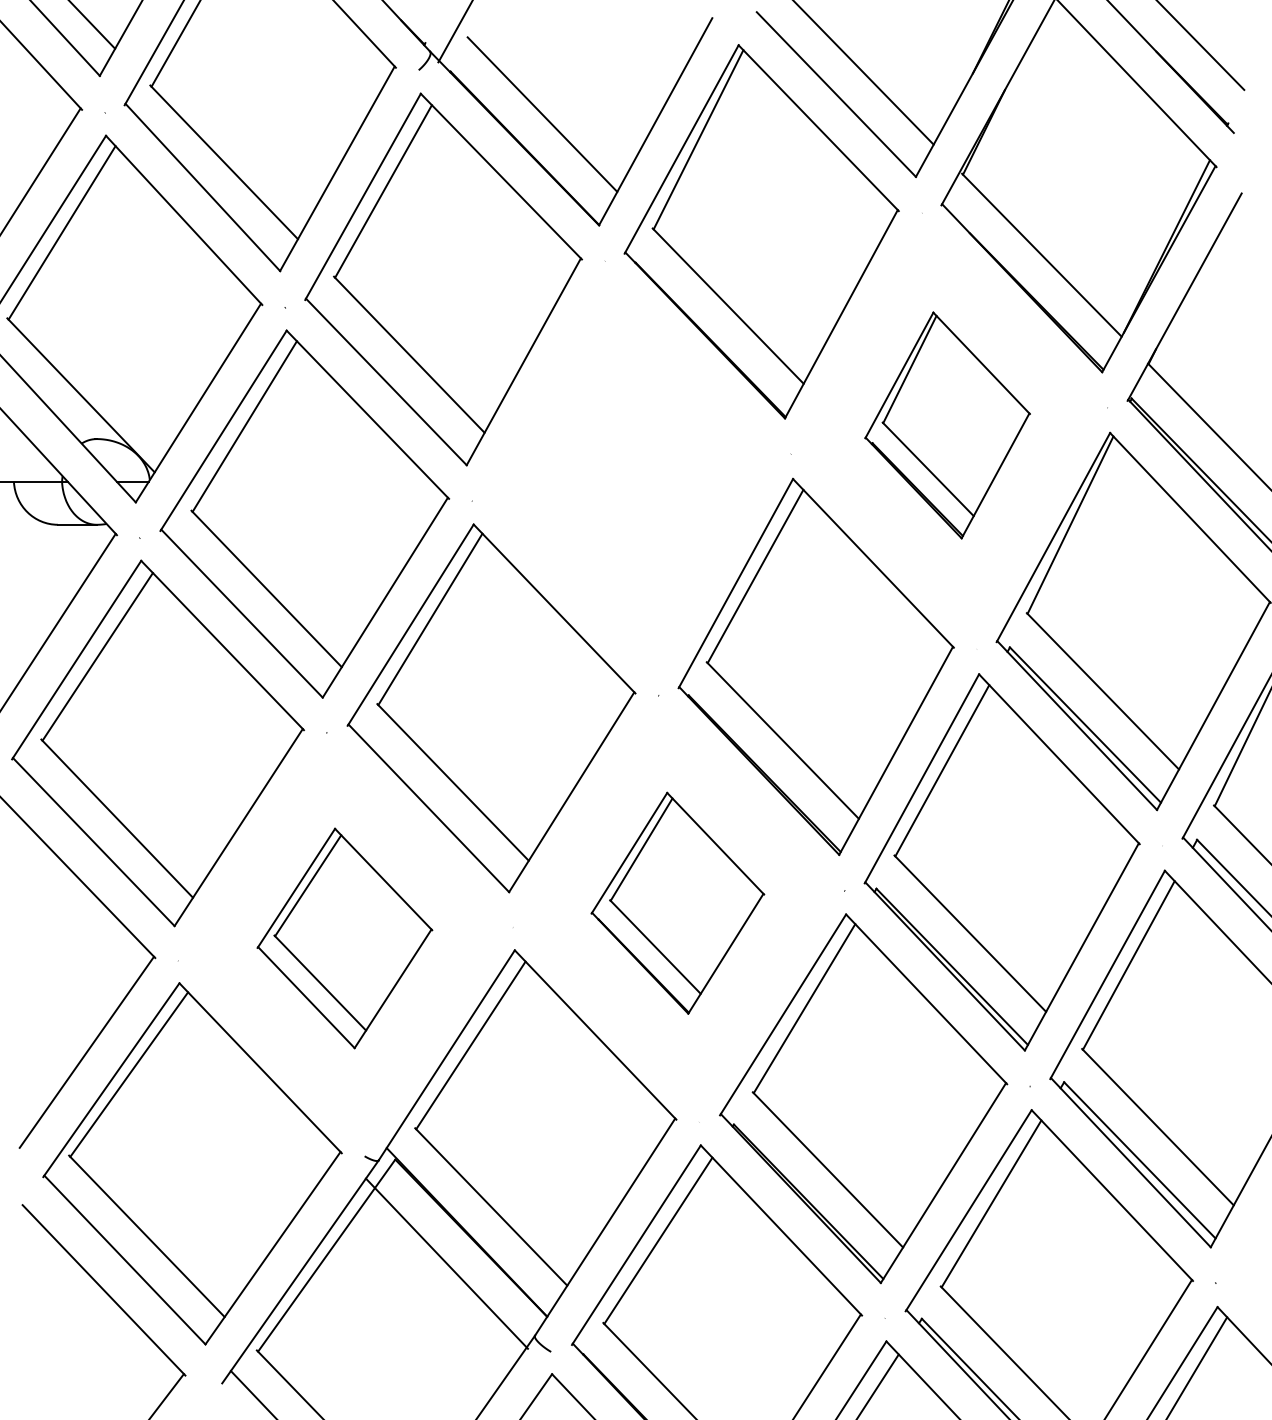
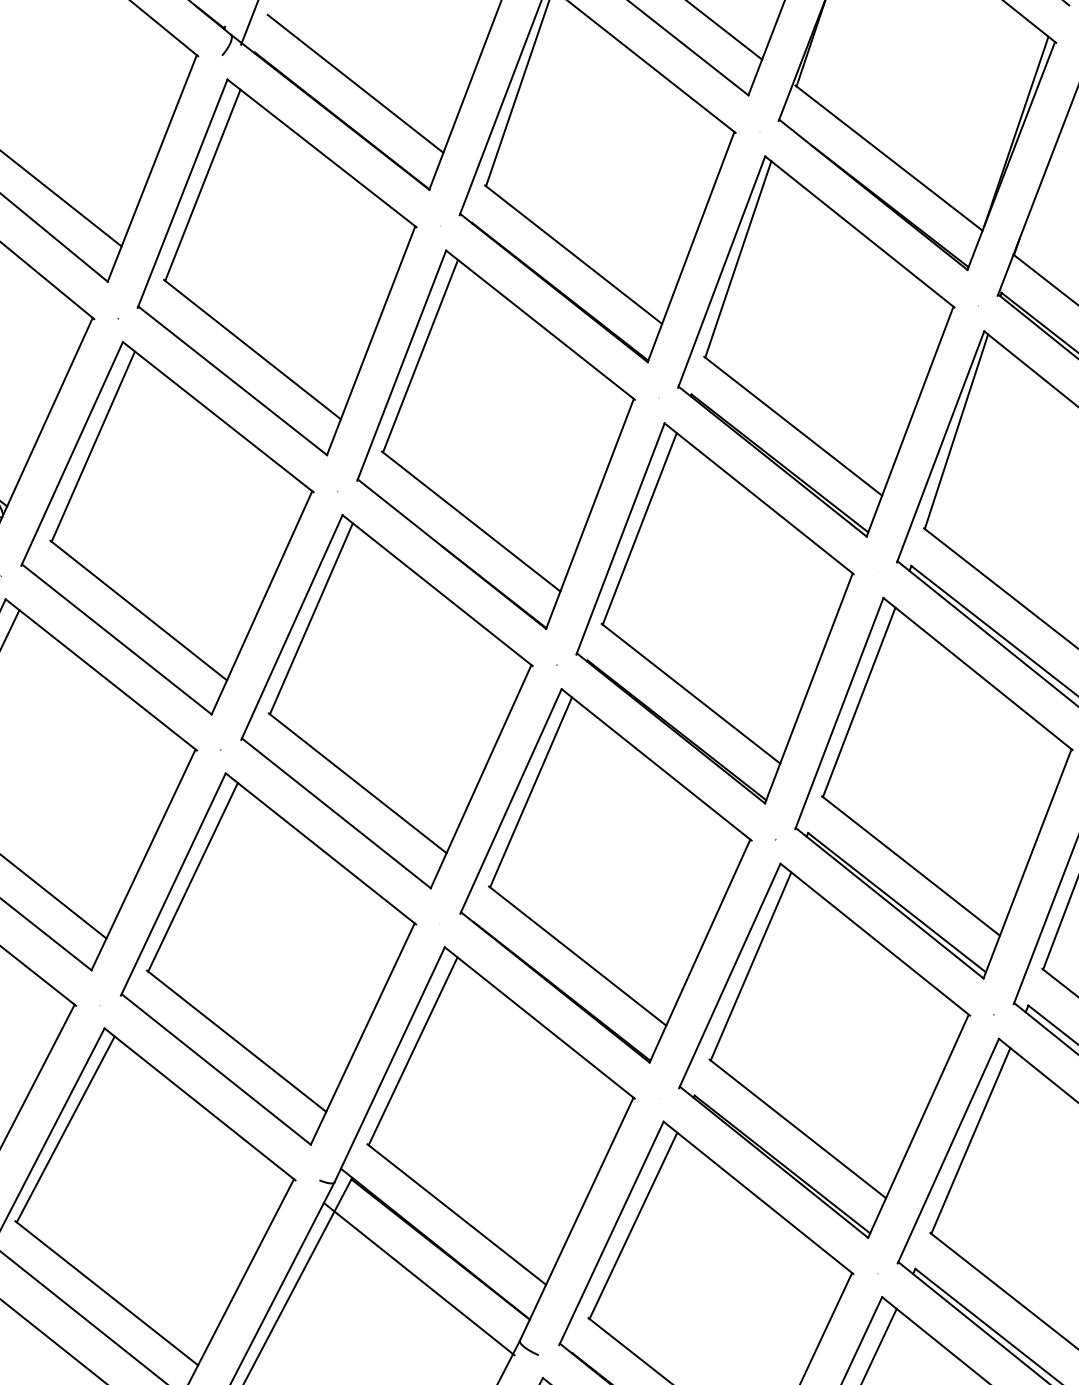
part: (947, 425) -> (815, 346), size x1.67
part: (629, 472) -> (495, 439), added
part: (677, 903) -> (605, 876), size x1.67
part: (344, 938) -> (268, 959), size x1.67

